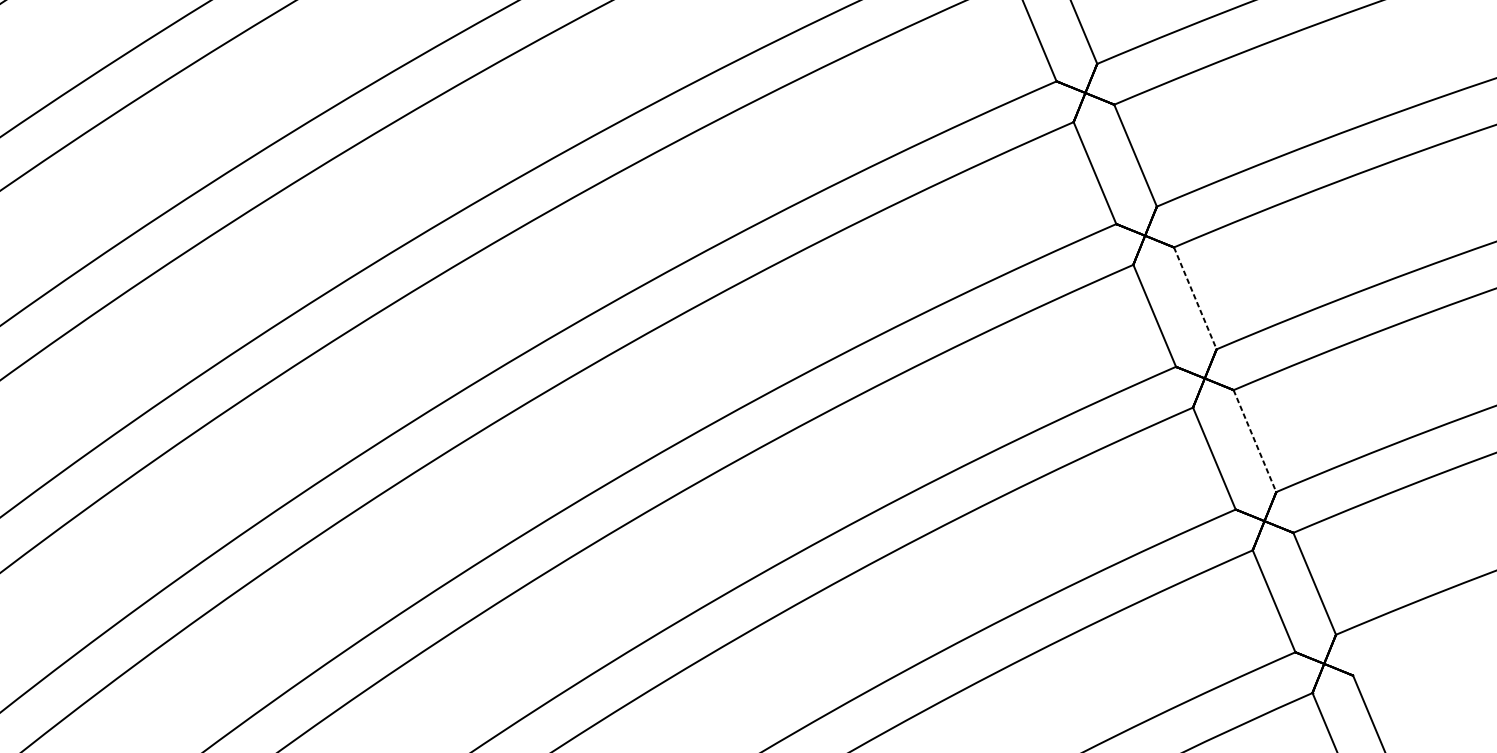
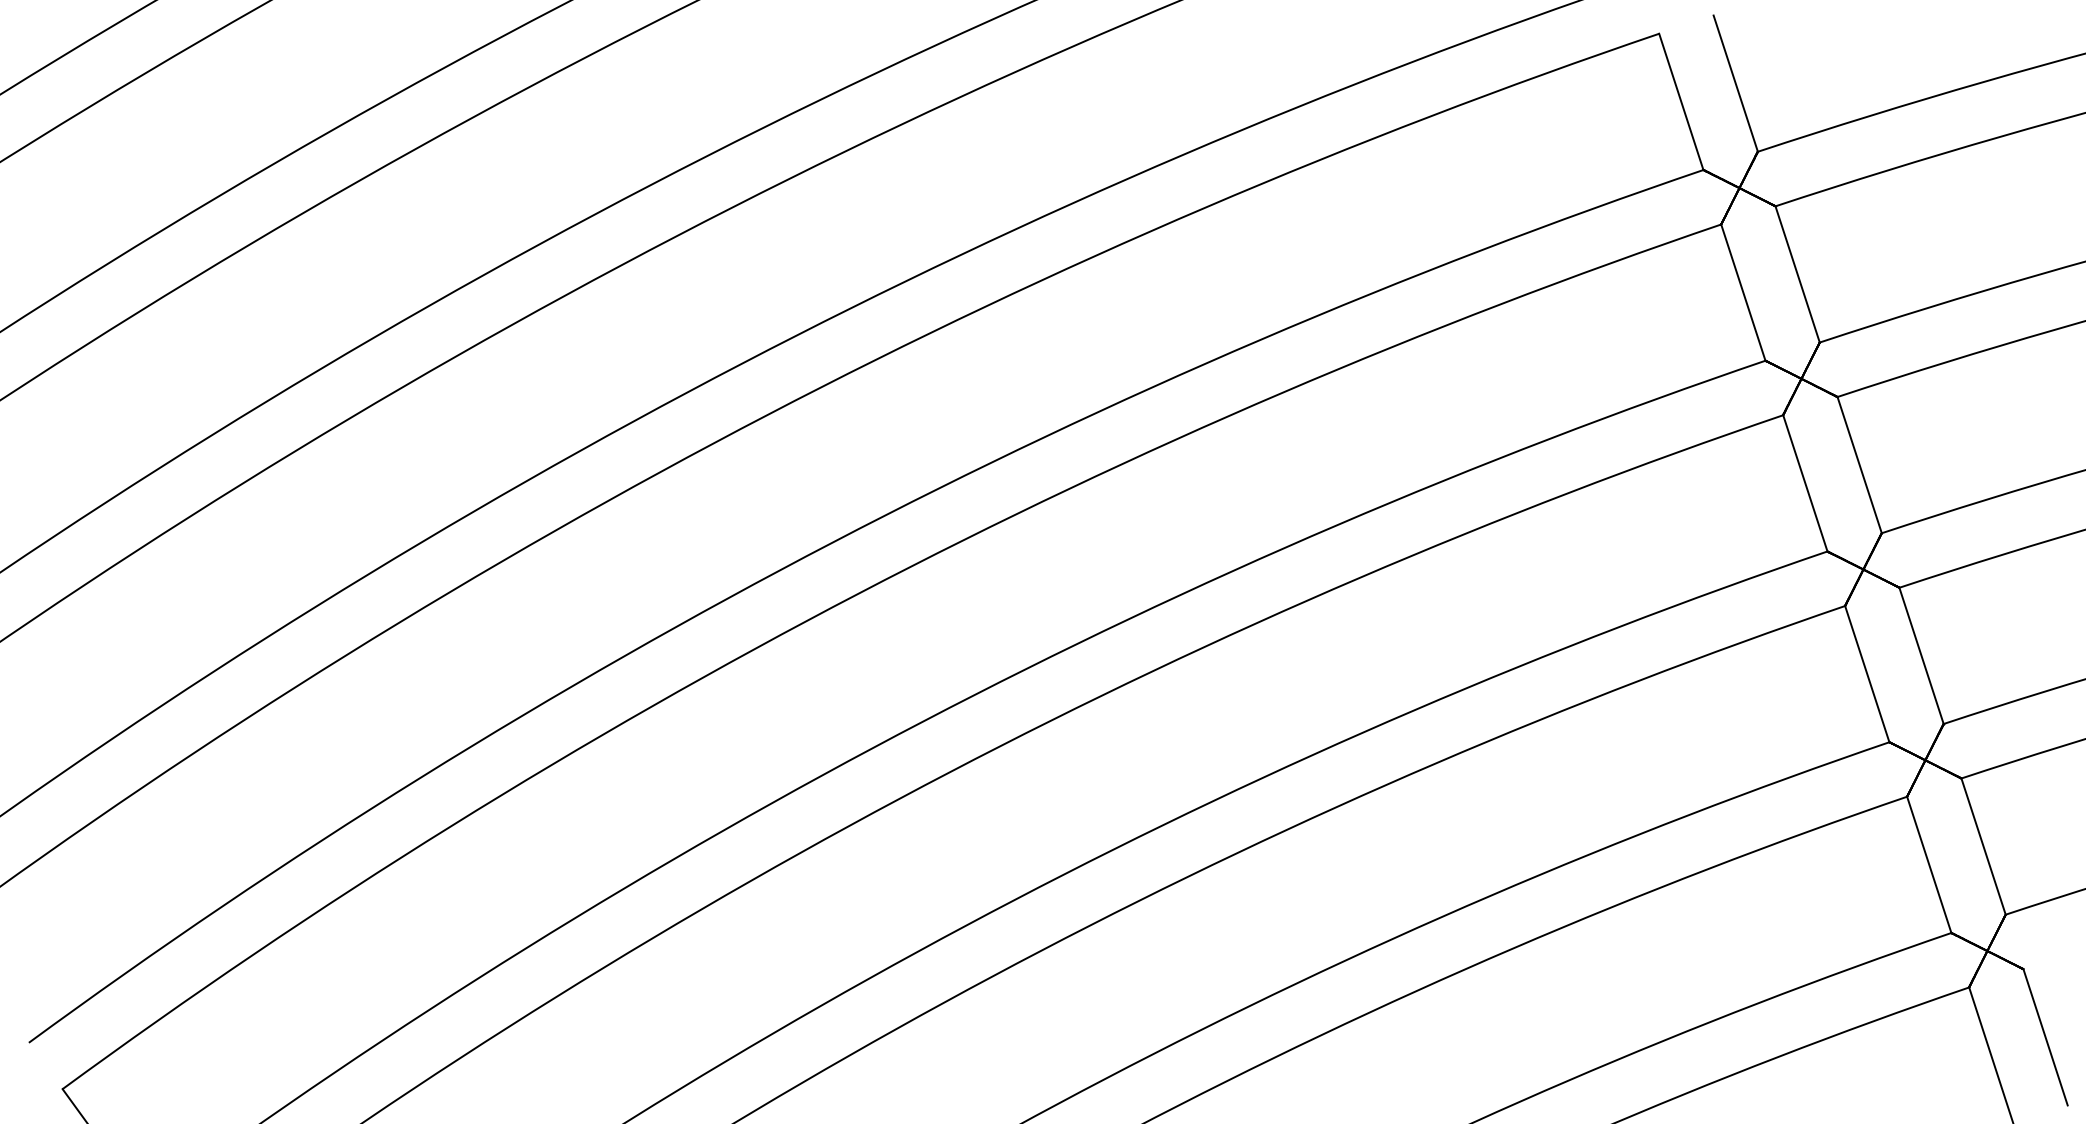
line: (1195, 298) -> (1859, 465), dashed -> solid
line: (1254, 440) -> (1921, 655), dashed -> solid

